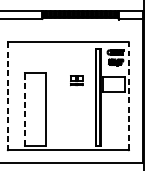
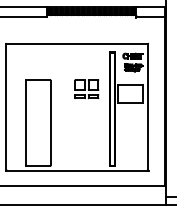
part: (76, 80) -> (86, 89), size x1.67
line: (129, 96) -> (148, 107), dashed -> solid
line: (8, 97) -> (6, 108), dashed -> solid
line: (24, 108) -> (25, 122), dashed -> solid

